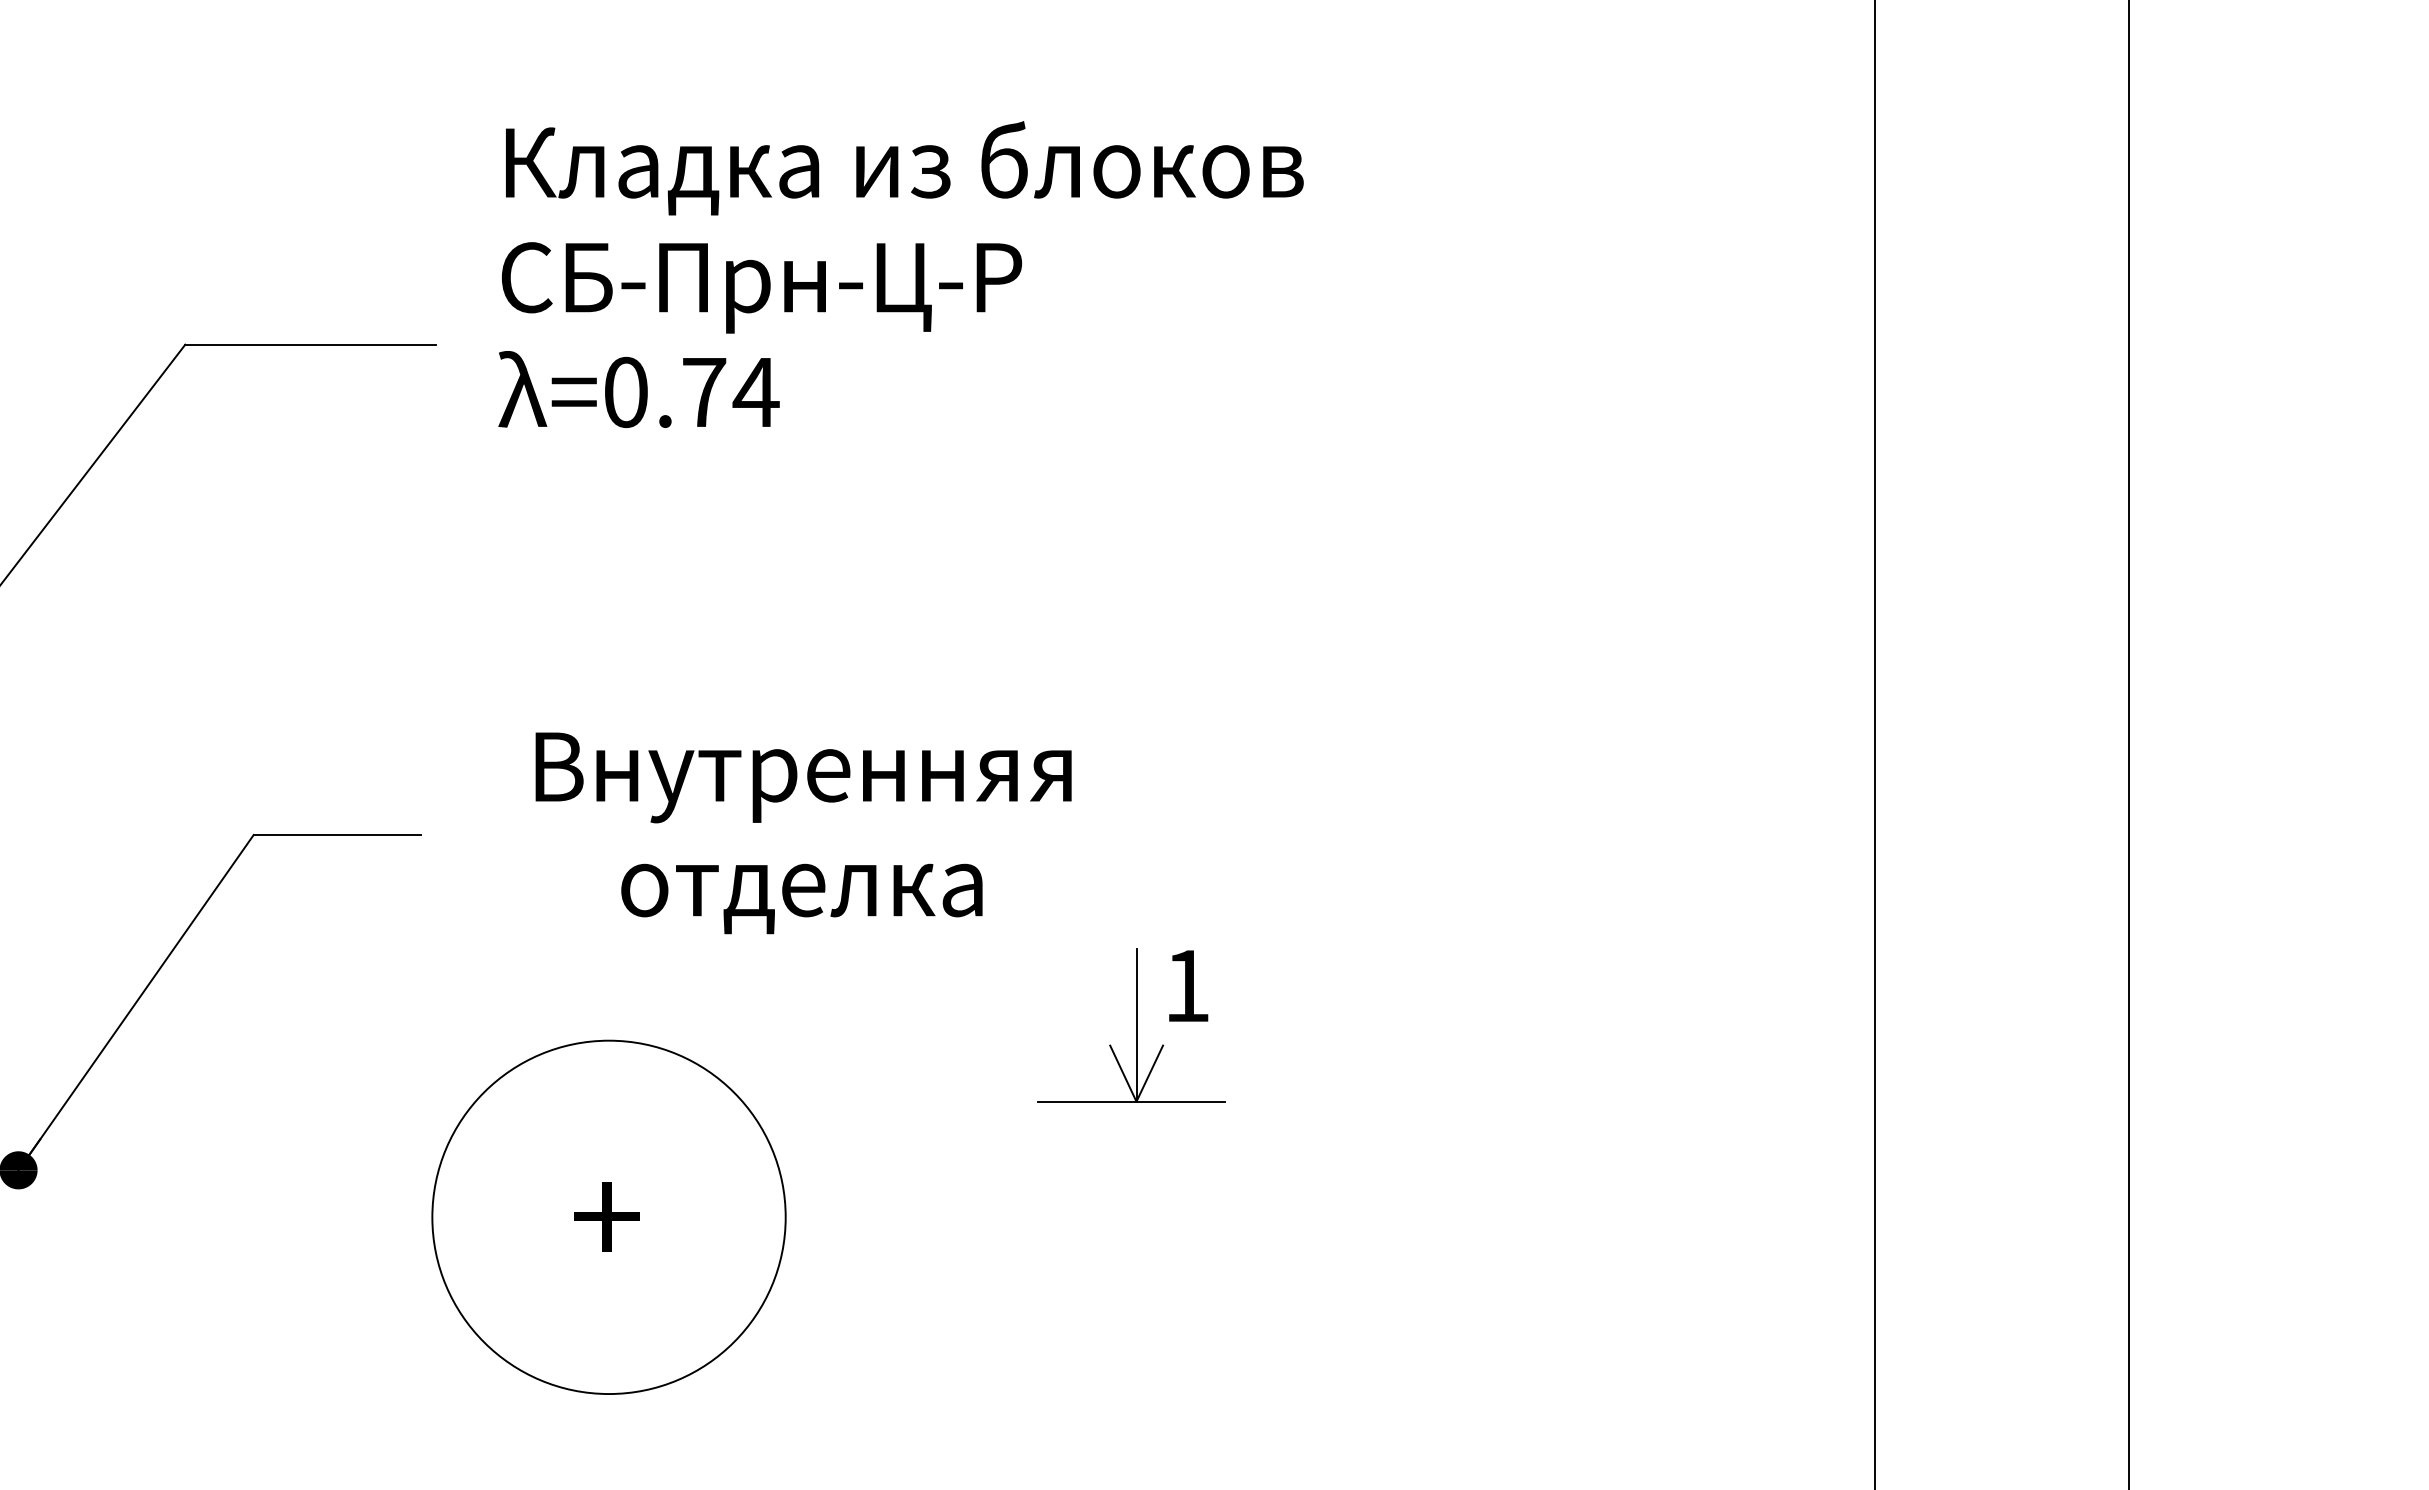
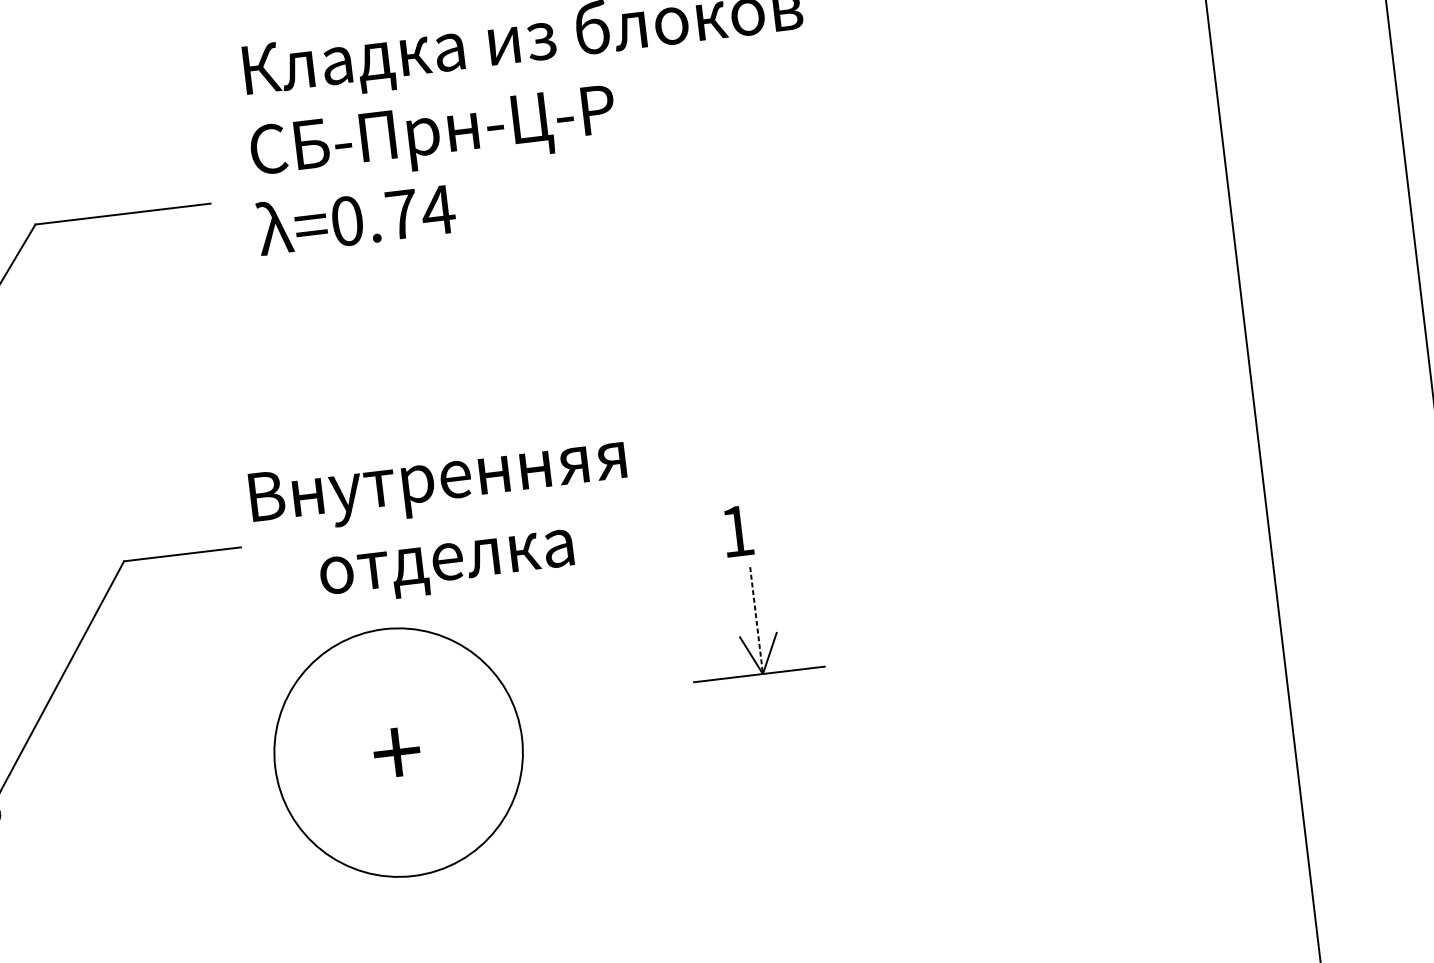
text: (803, 833) -> (443, 522), moved
text: (1188, 985) -> (738, 530), moved
line: (1136, 1025) -> (756, 620), solid -> dashed
part: (608, 1216) -> (398, 752), moved

